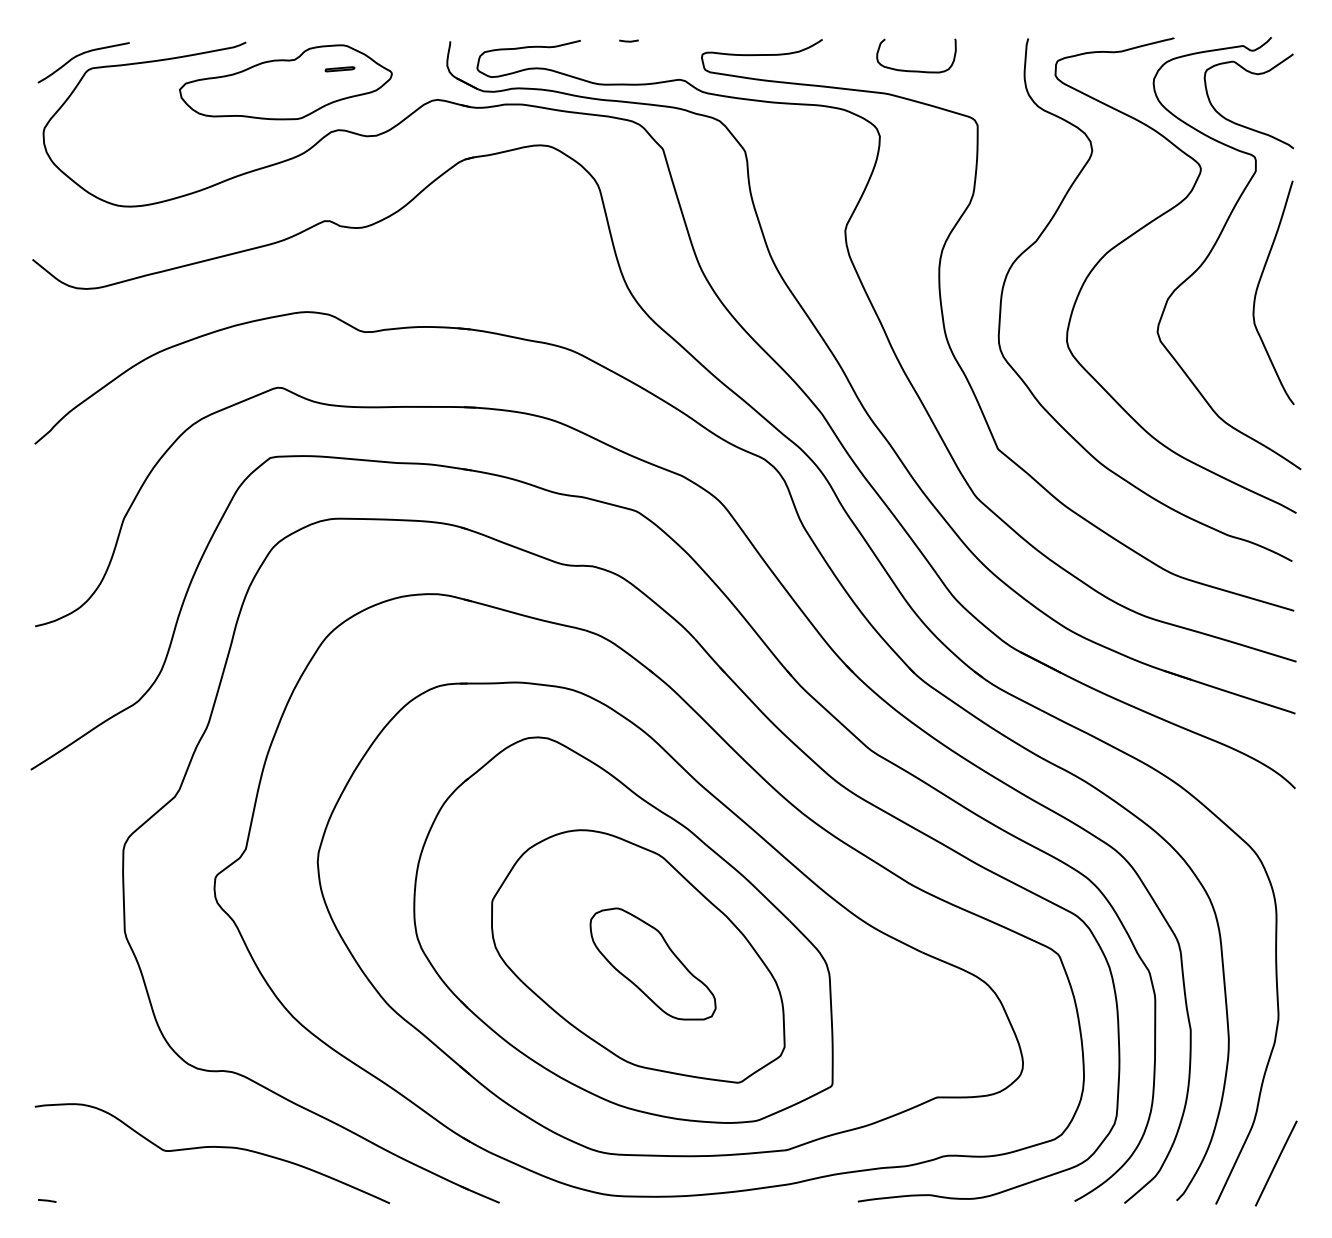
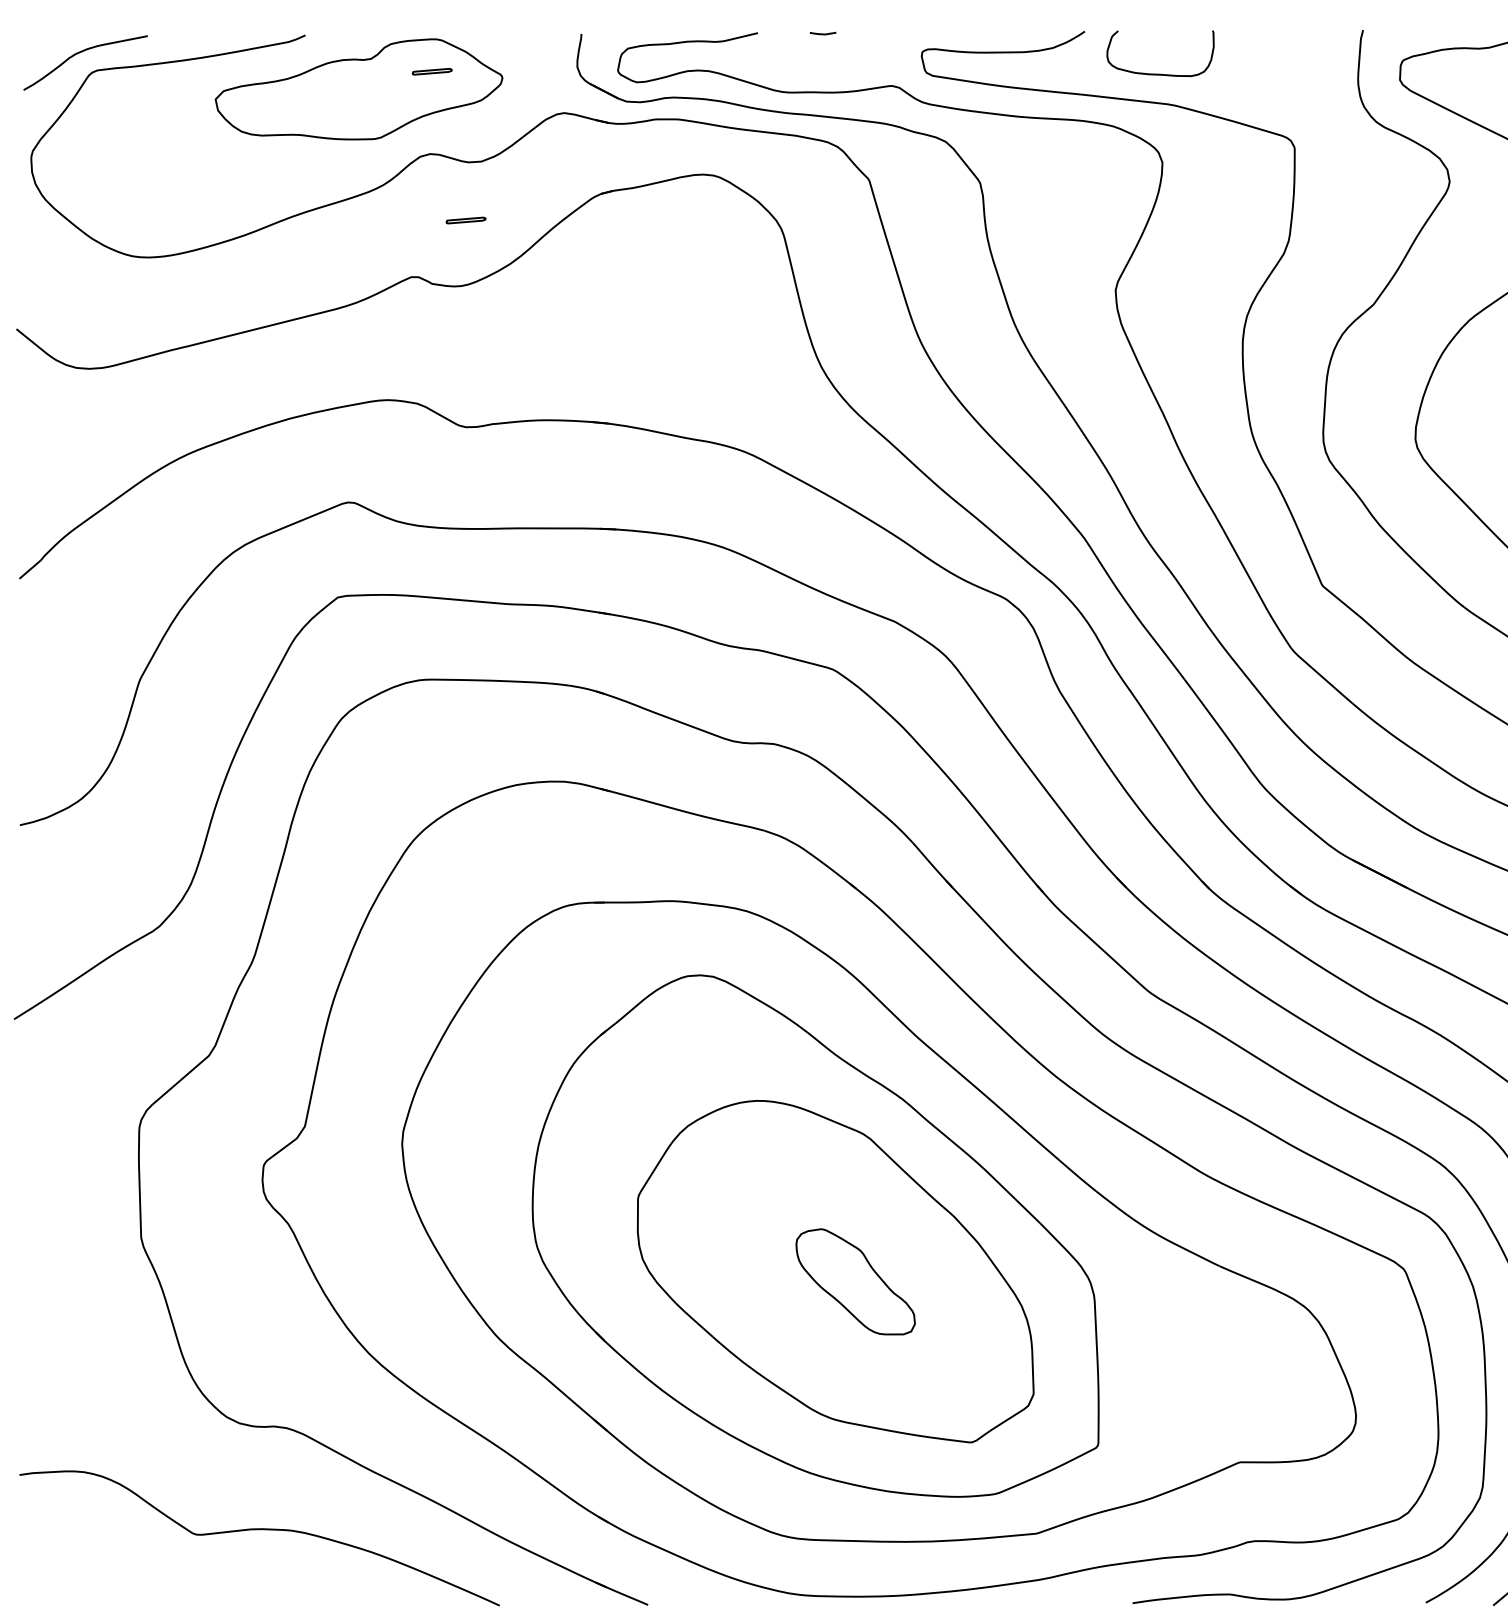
curve: (916, 70) -> (1160, 73), moved
part: (364, 179) -> (465, 220), added
part: (652, 963) -> (854, 1281), size x0.7
line: (47, 1200) -> (36, 1601), removed

